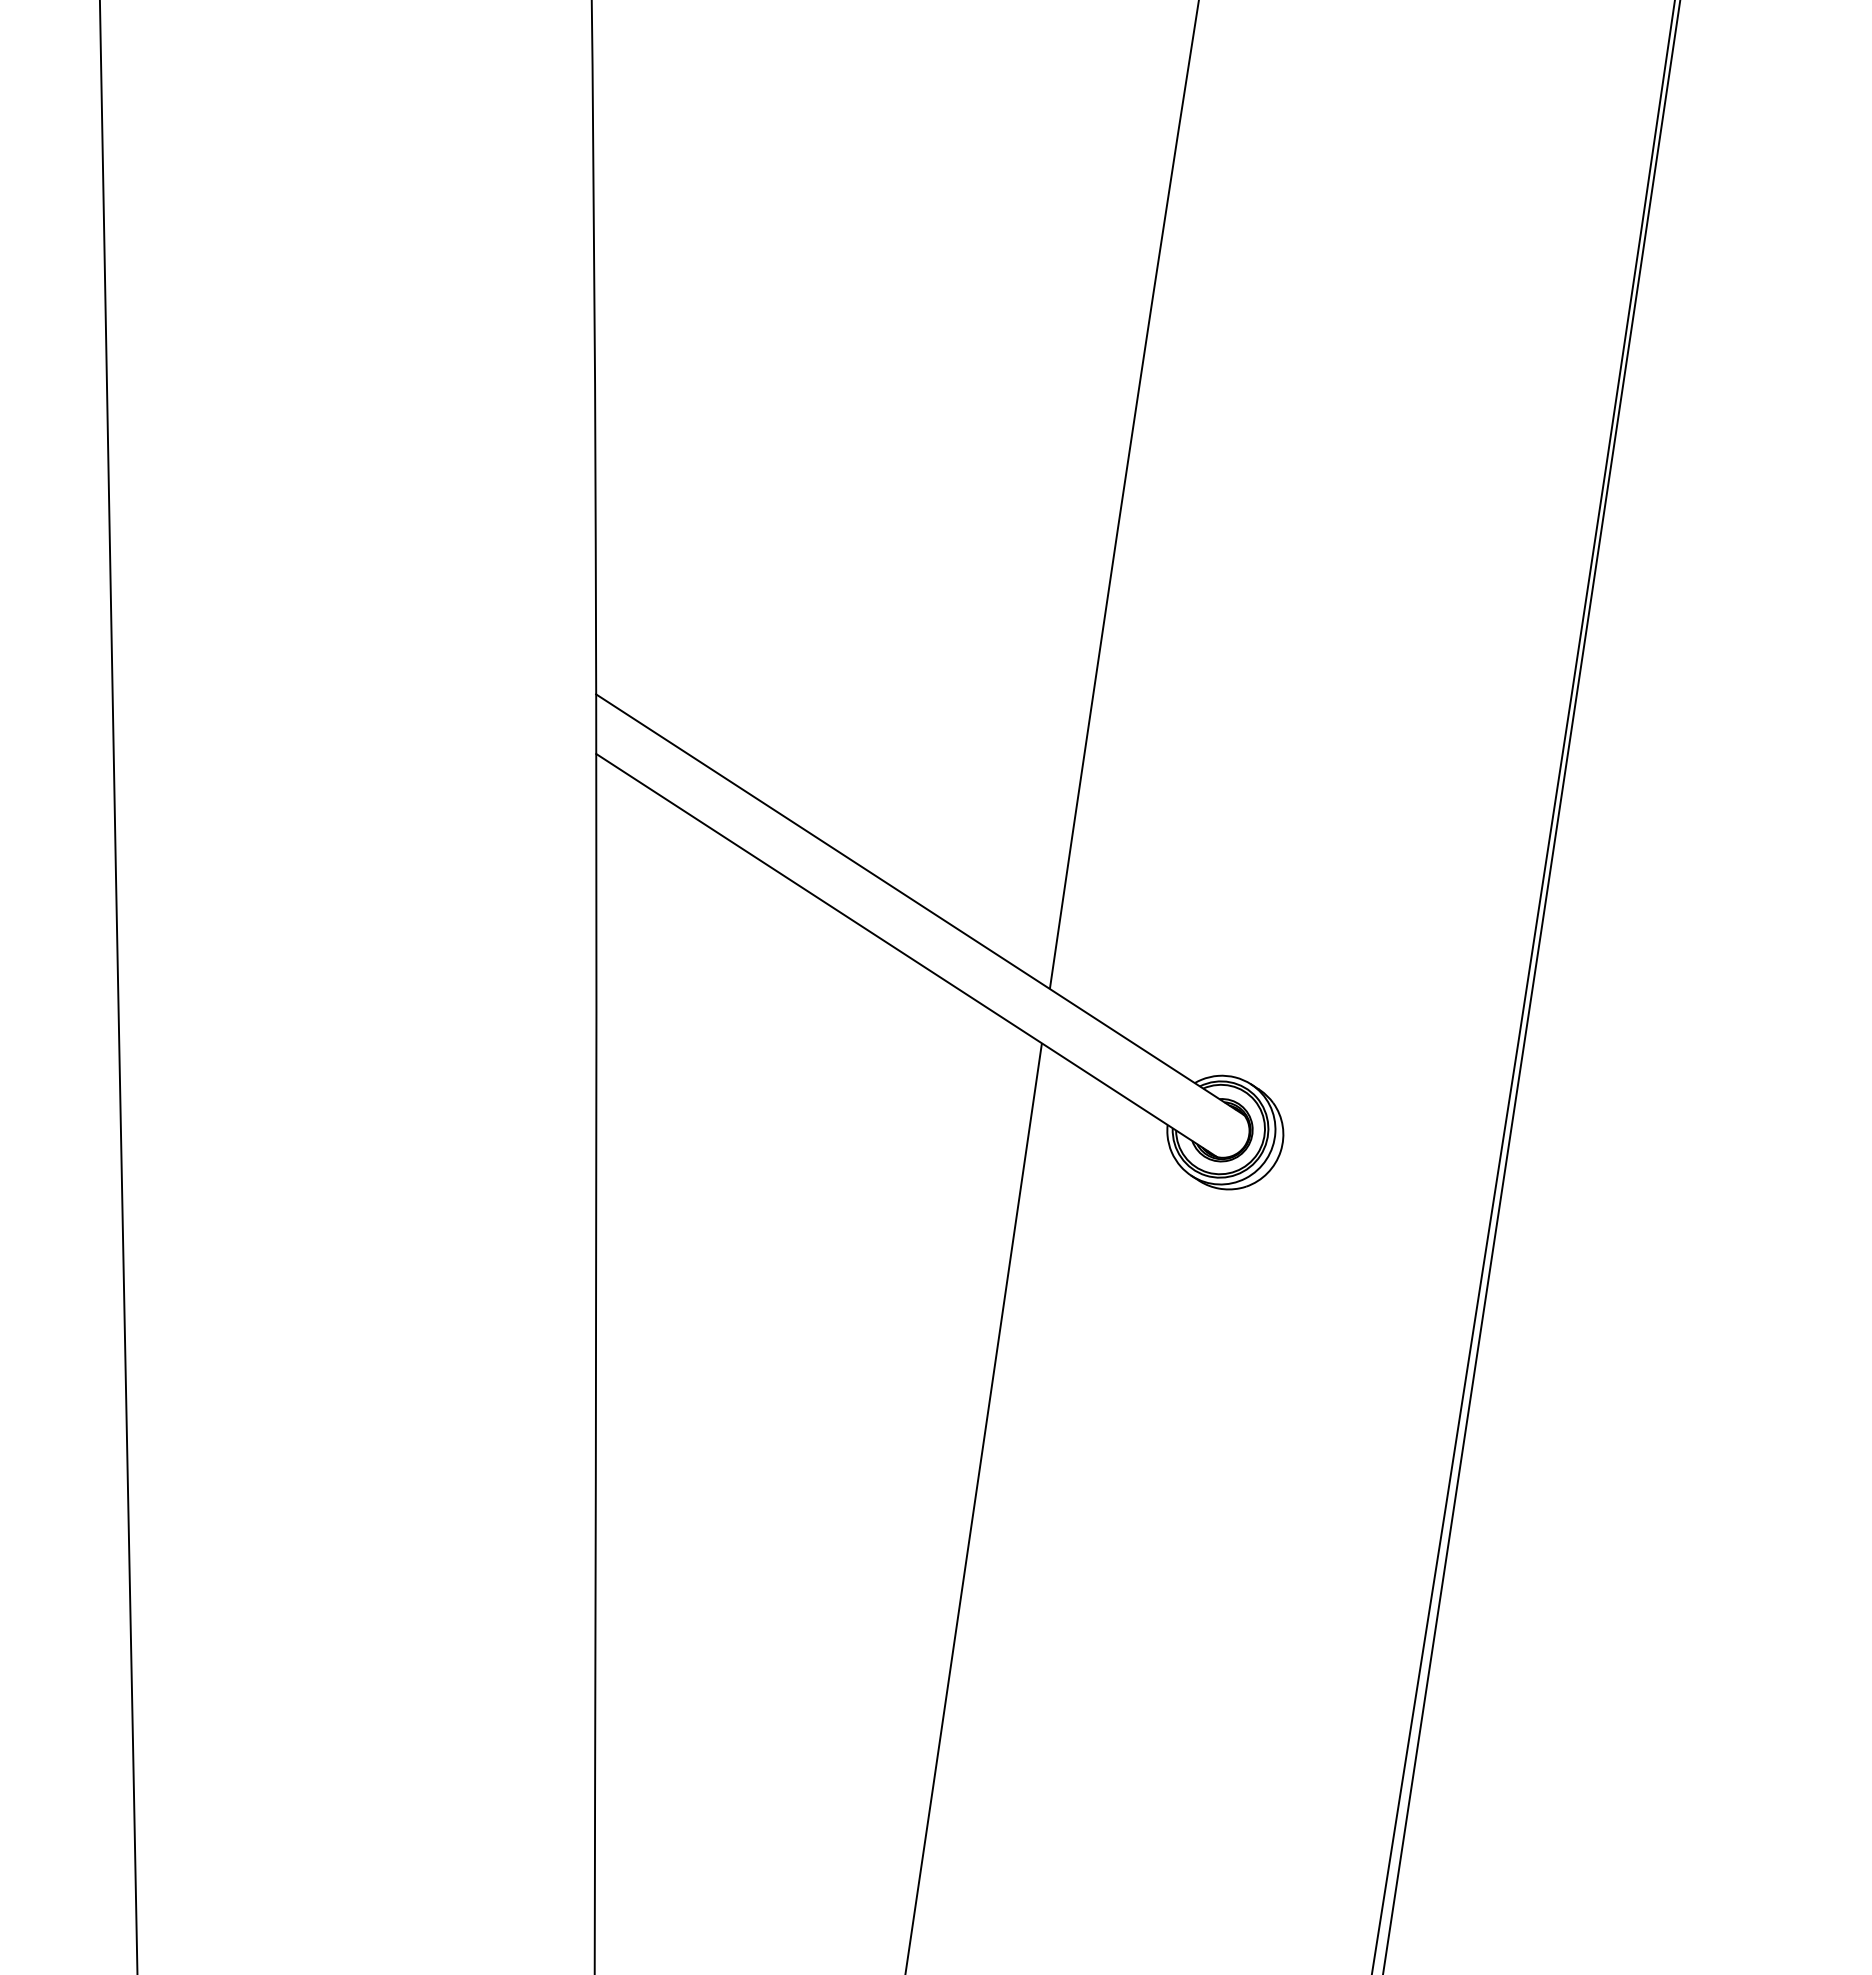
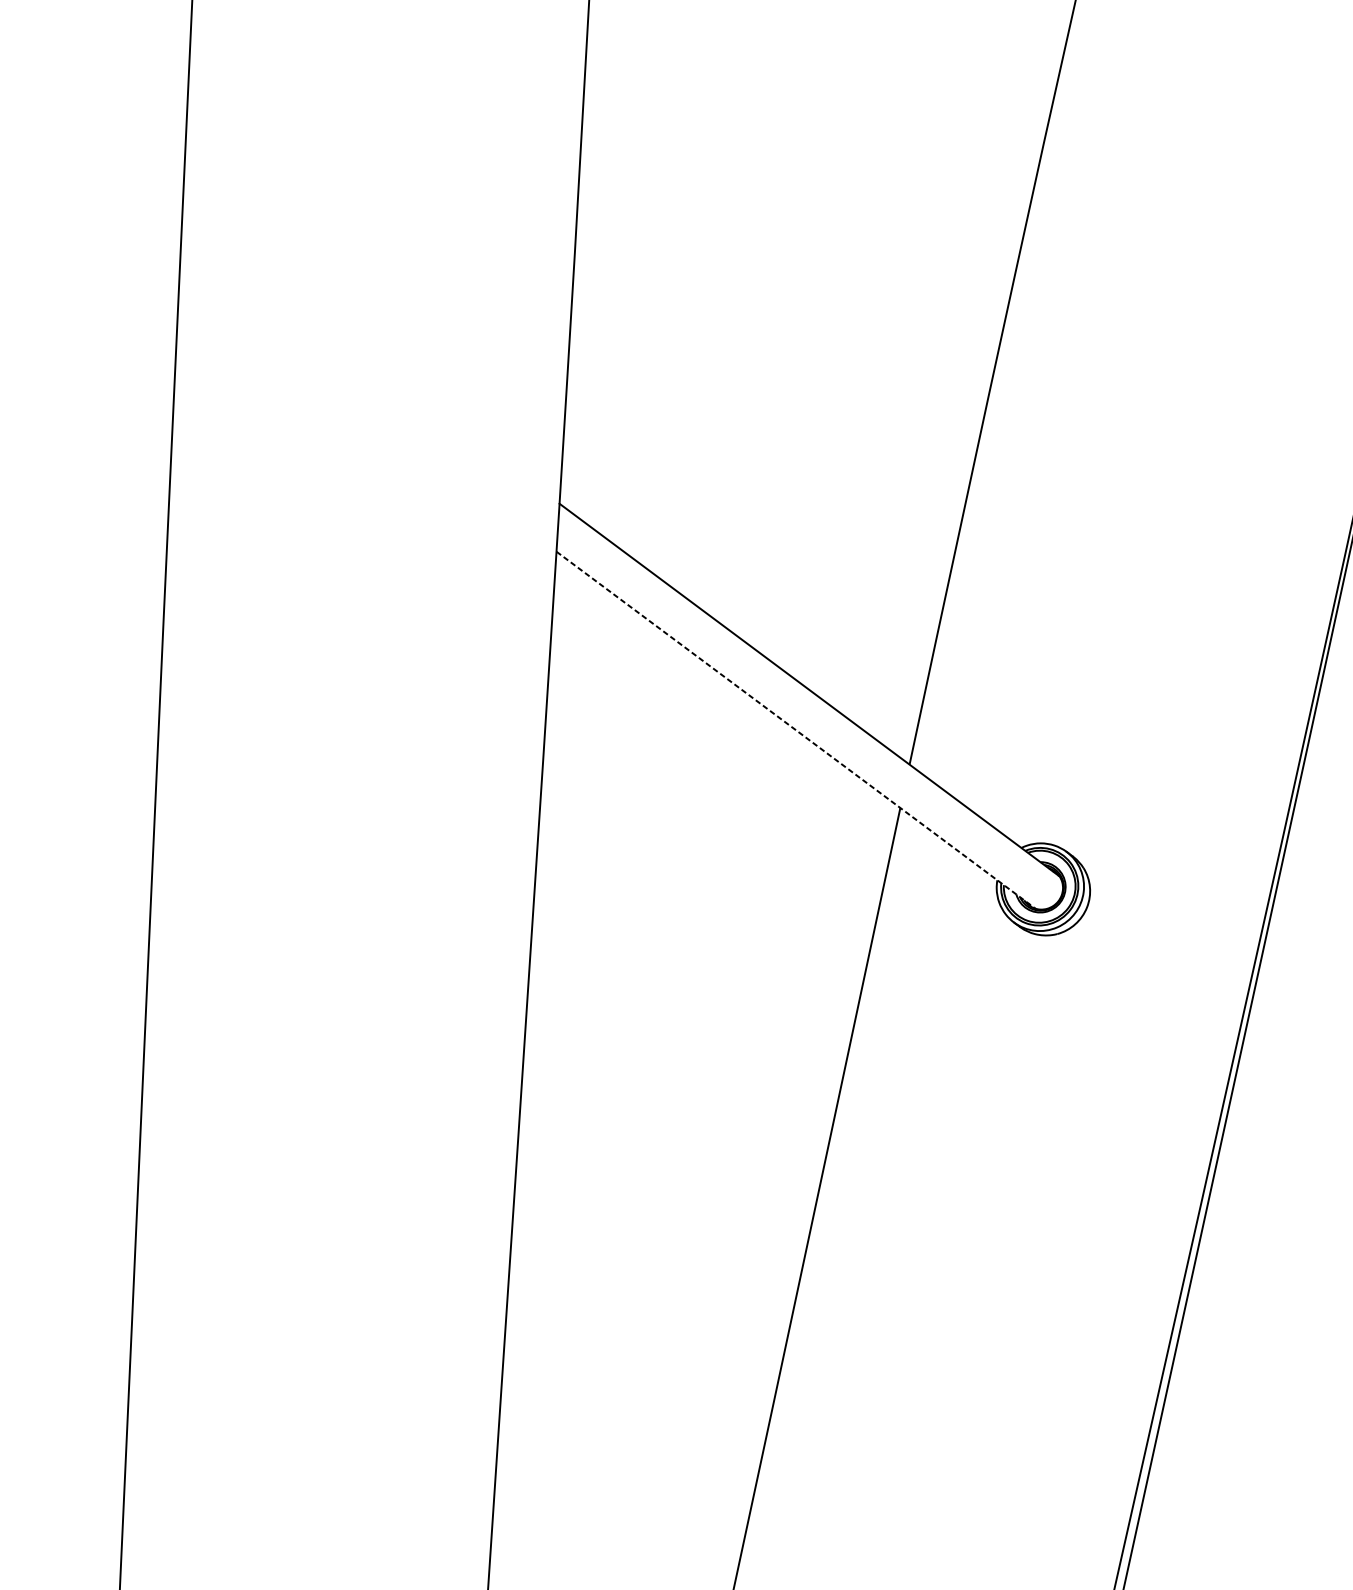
line: (905, 954) -> (795, 729), solid -> dashed

